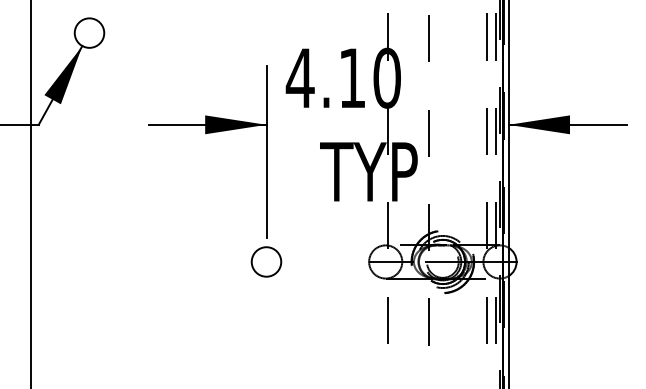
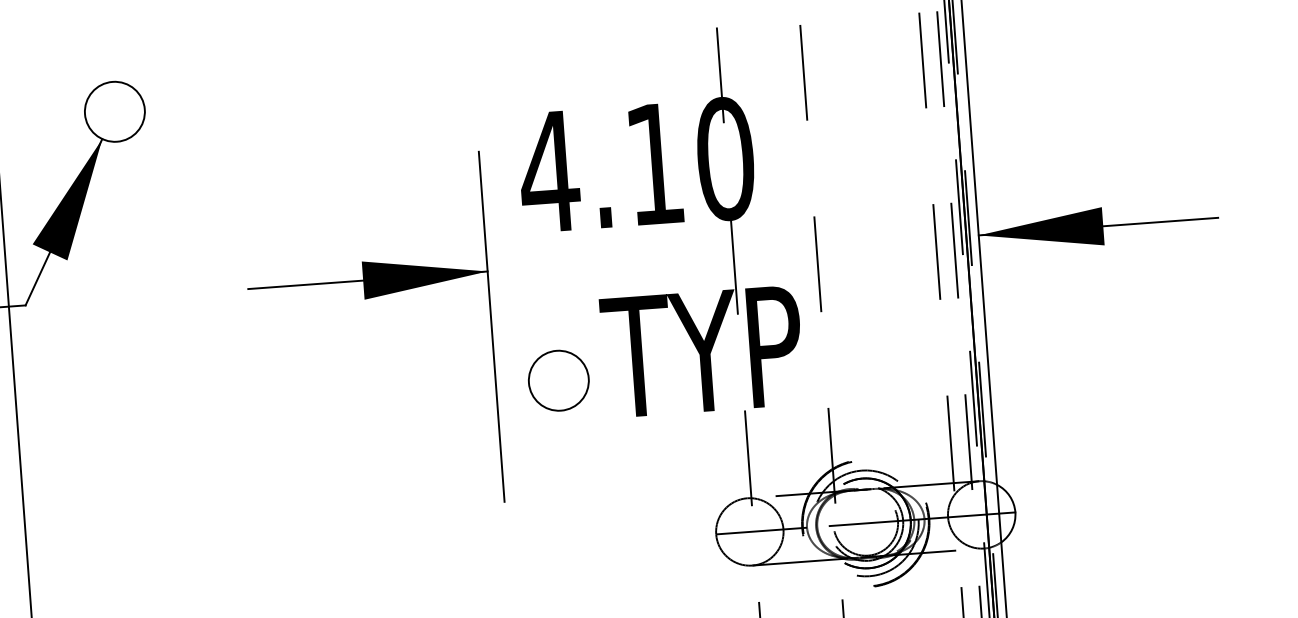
circle: (266, 261) -> (558, 379), moved

